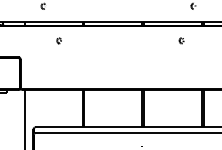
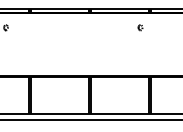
part: (181, 40) -> (140, 27), moved

